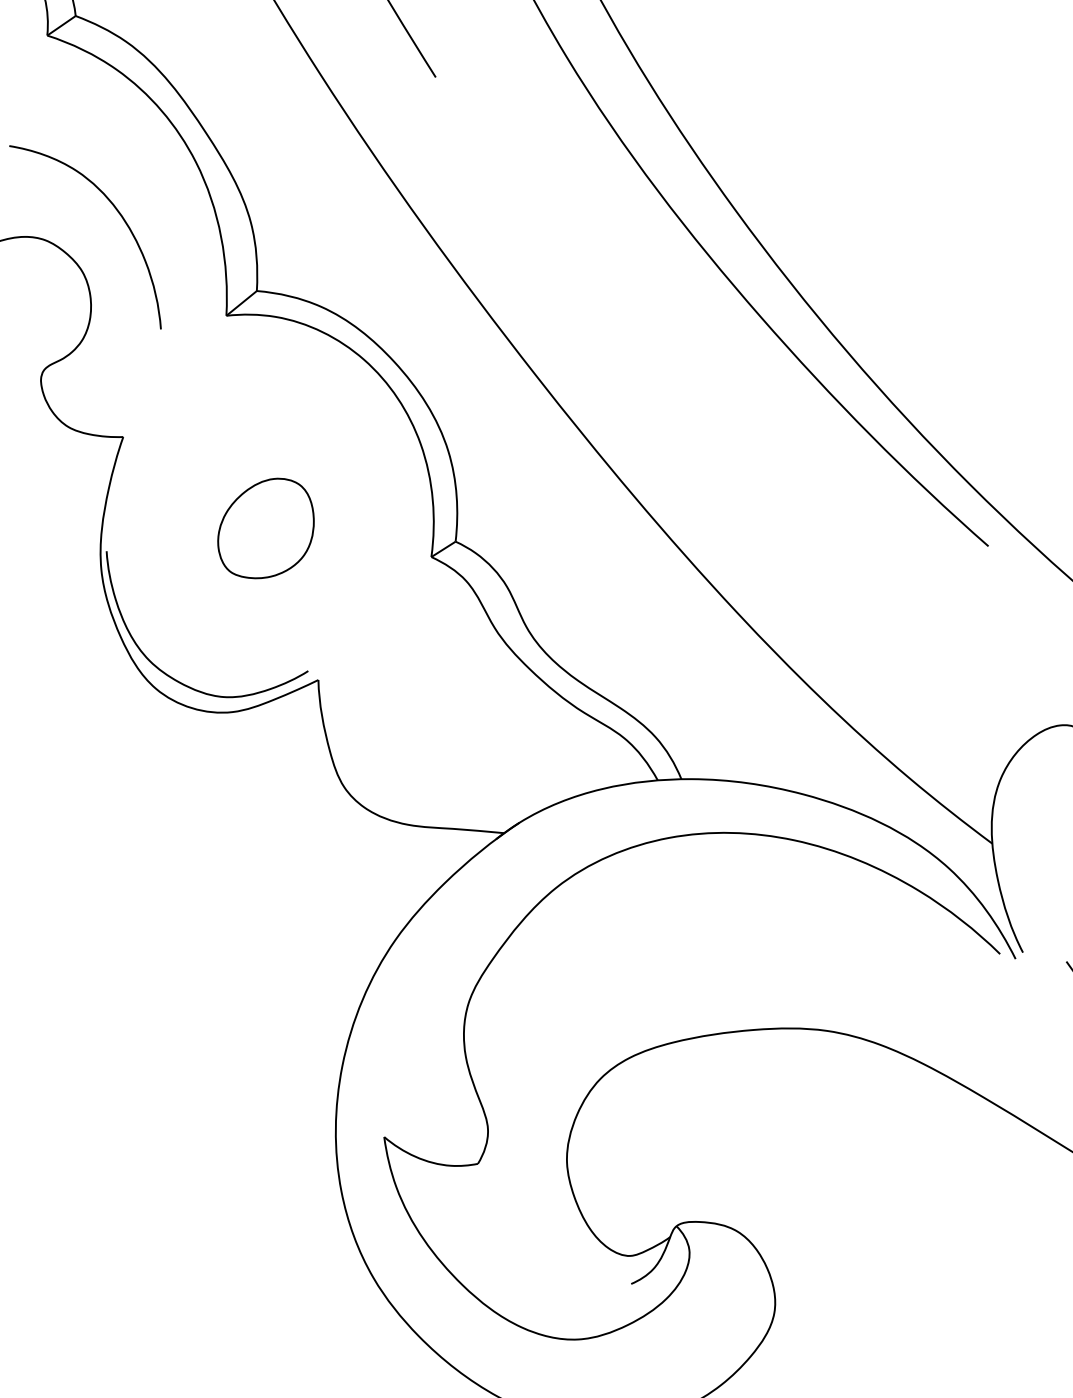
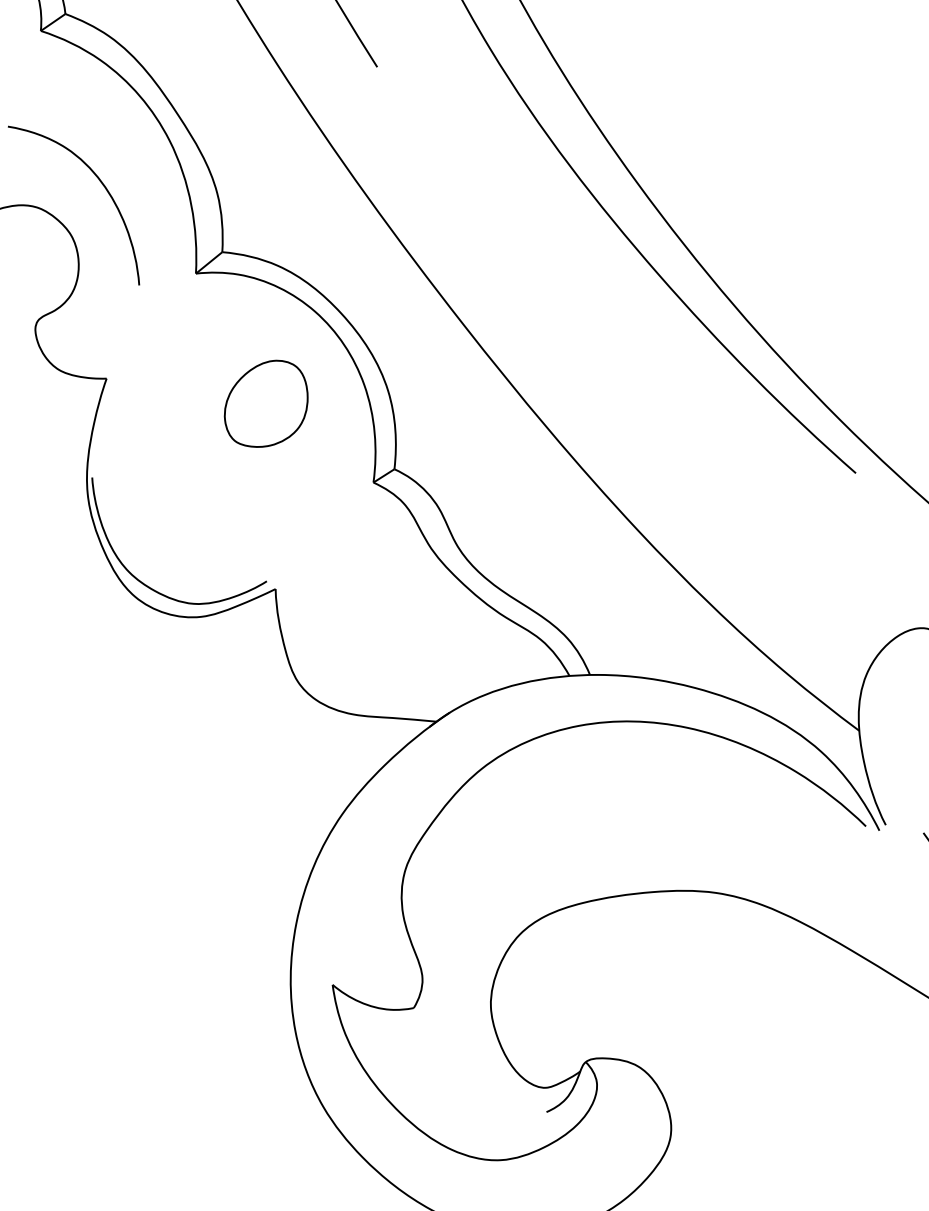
part: (265, 528) -> (265, 403), moved

